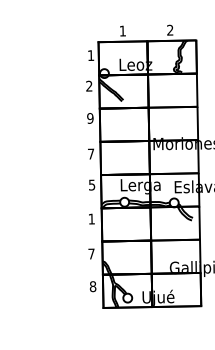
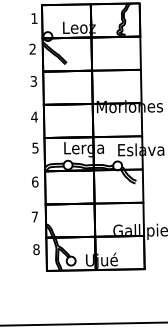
text: (90, 118) -> (33, 81), 9 -> 3
text: (90, 153) -> (33, 116), 7 -> 4
text: (91, 218) -> (34, 181), 1 -> 6

